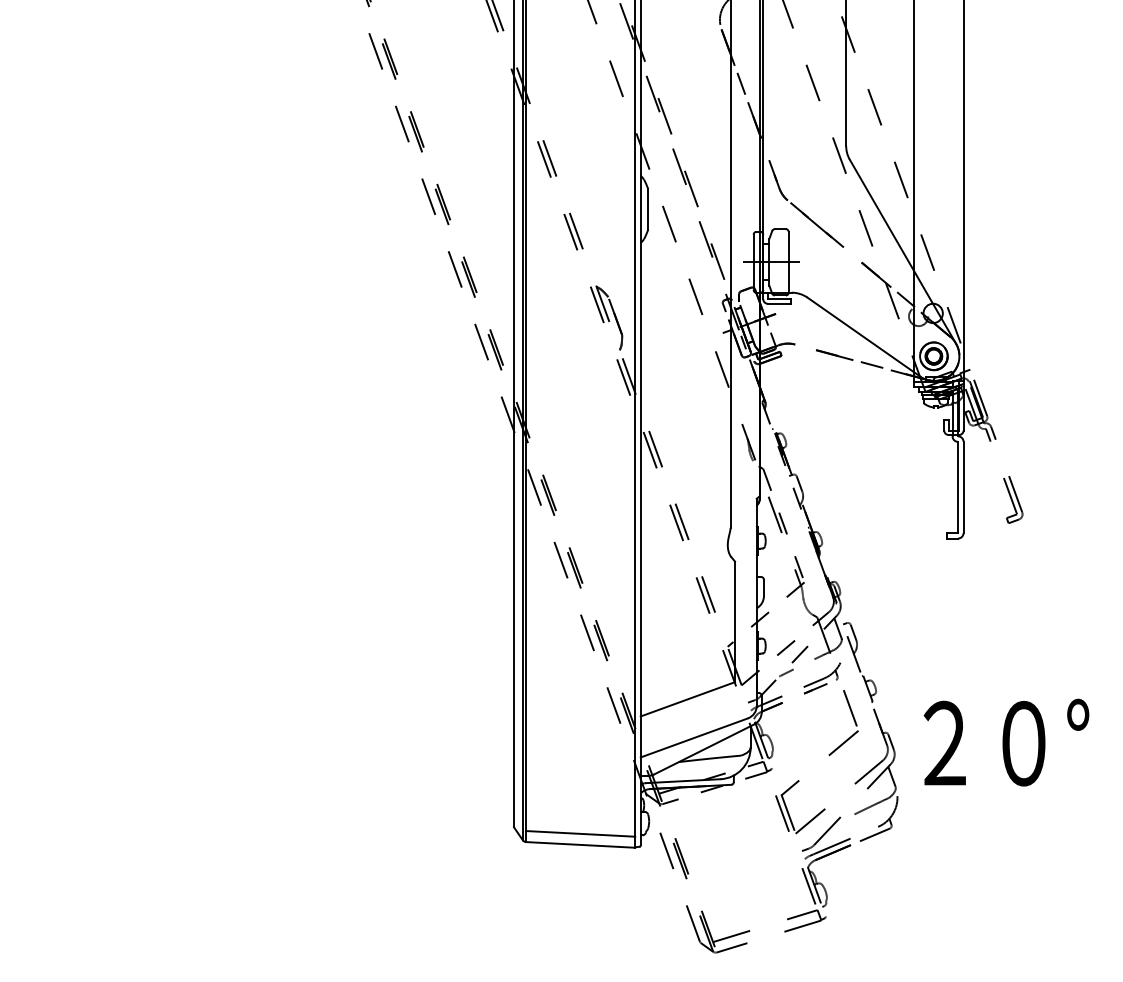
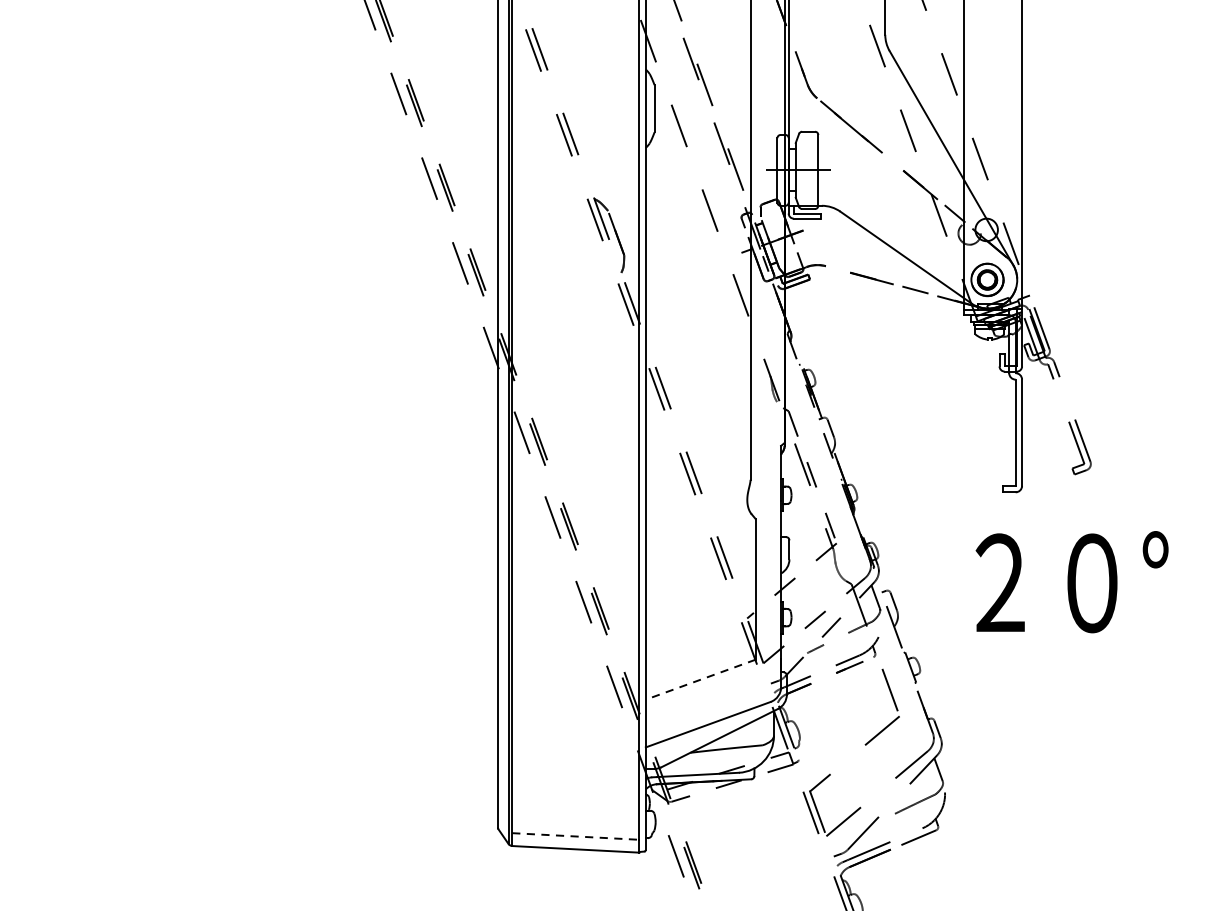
line: (687, 699) -> (700, 679), solid -> dashed
text: (1006, 742) -> (1072, 581), moved
line: (580, 833) -> (575, 836), solid -> dashed

